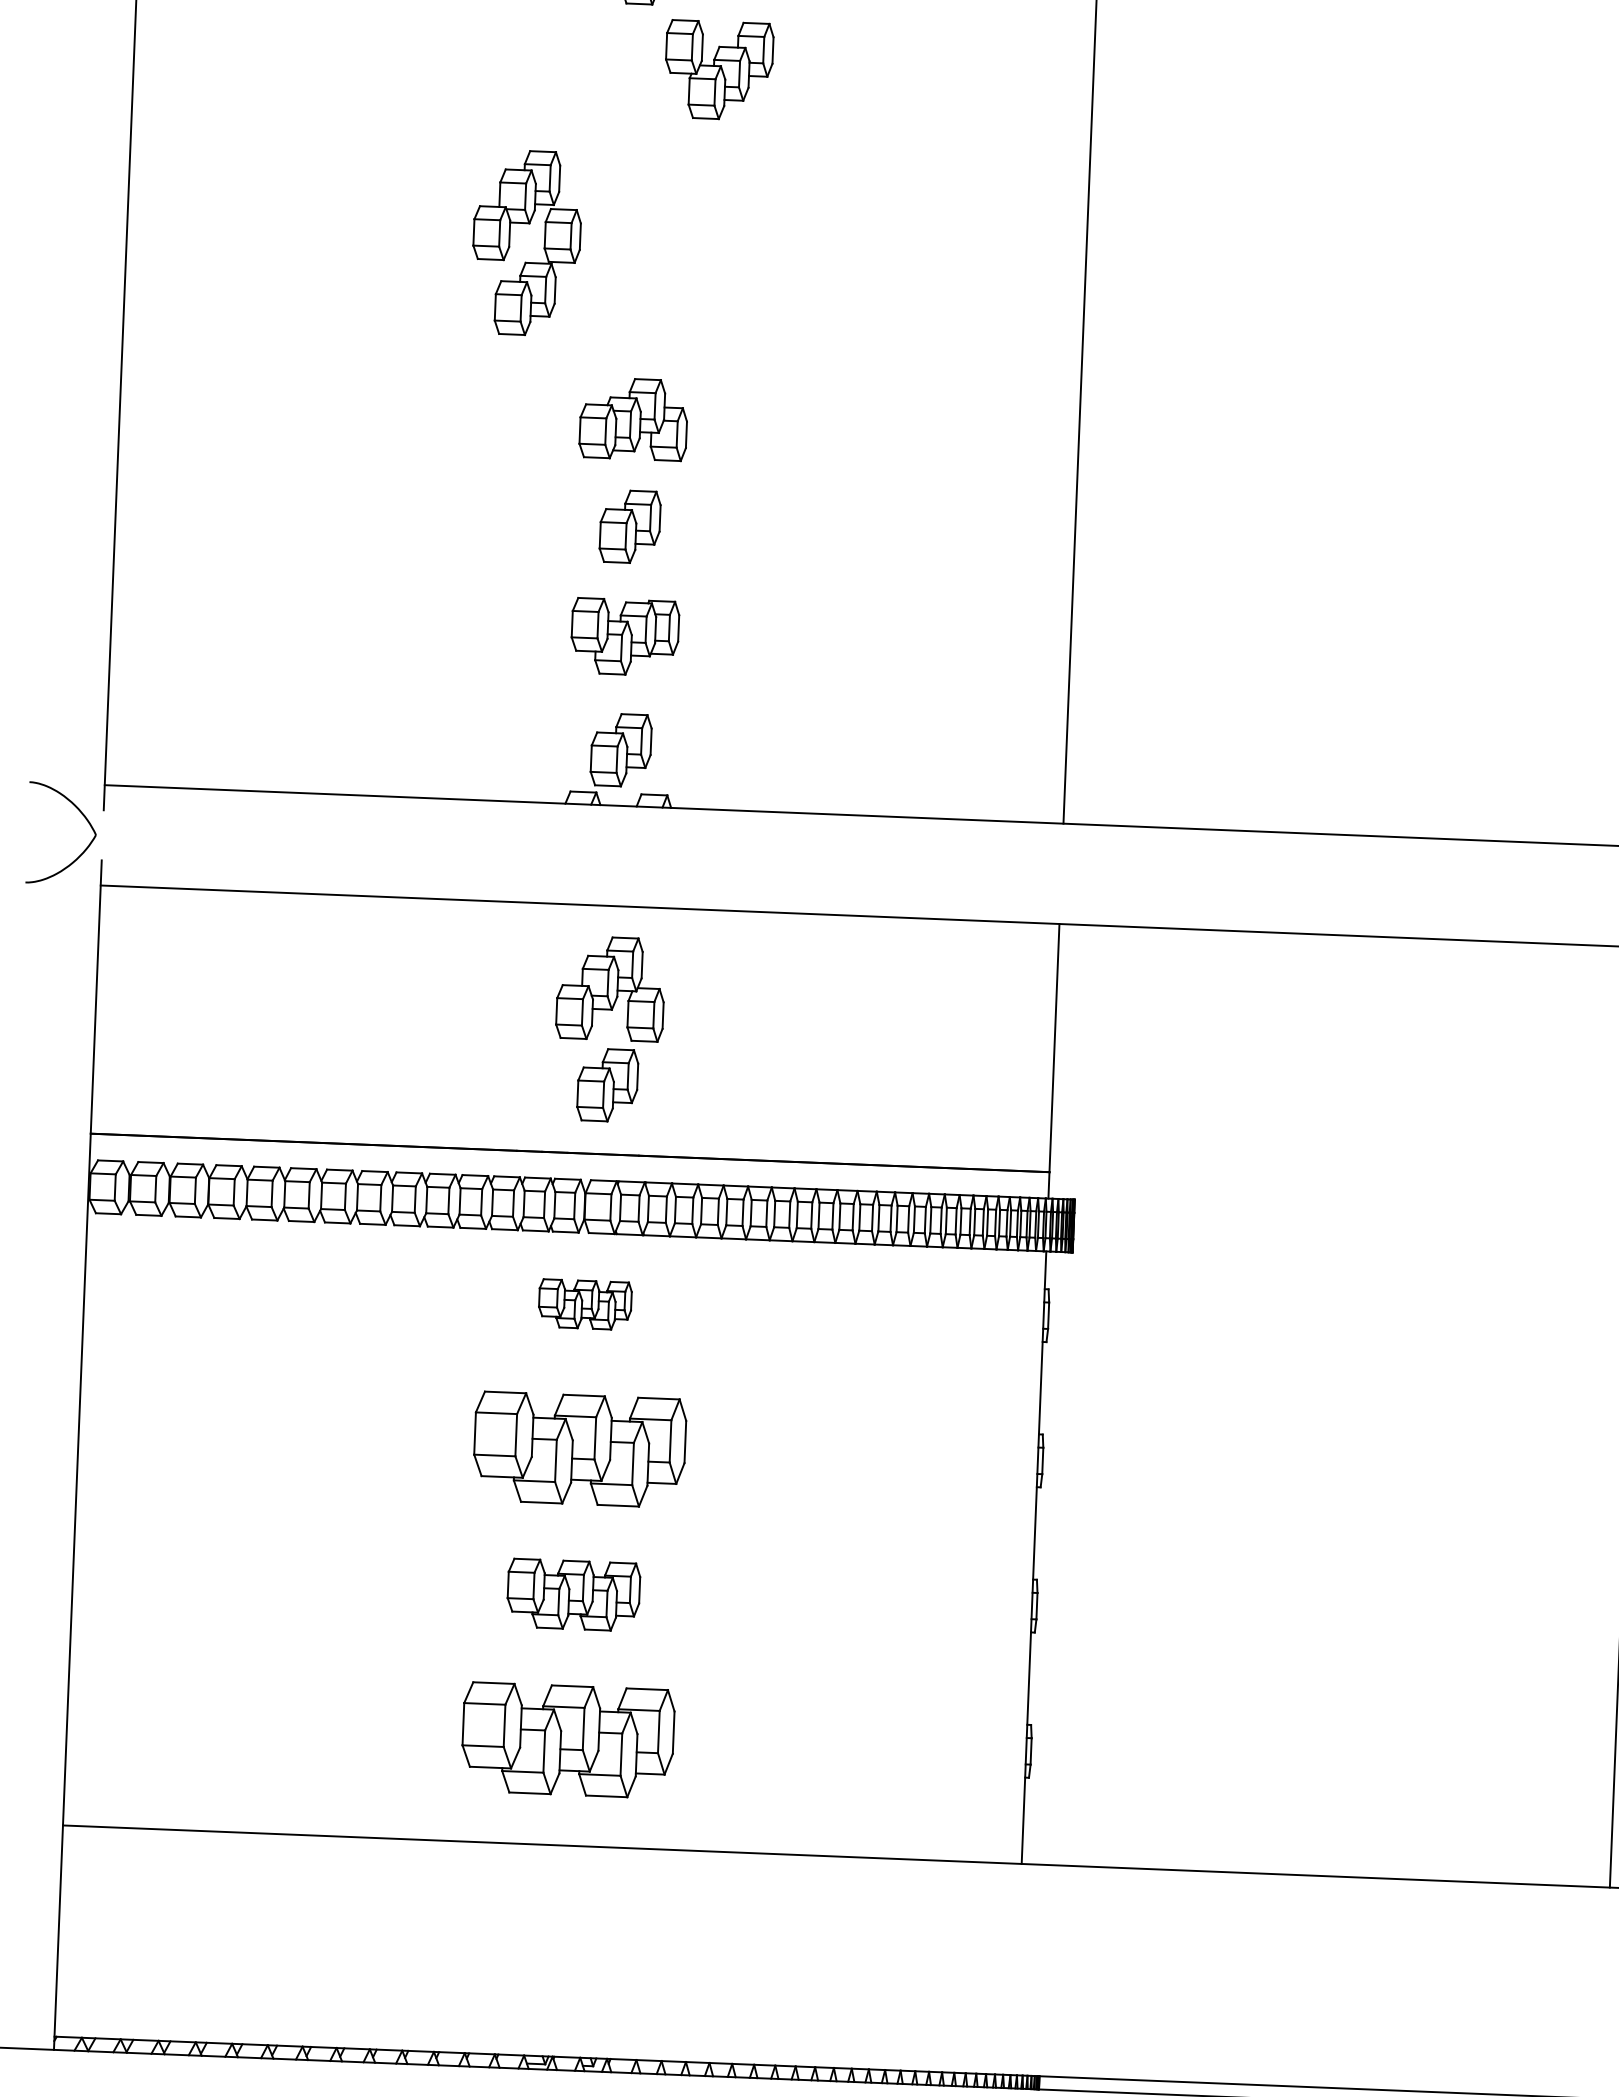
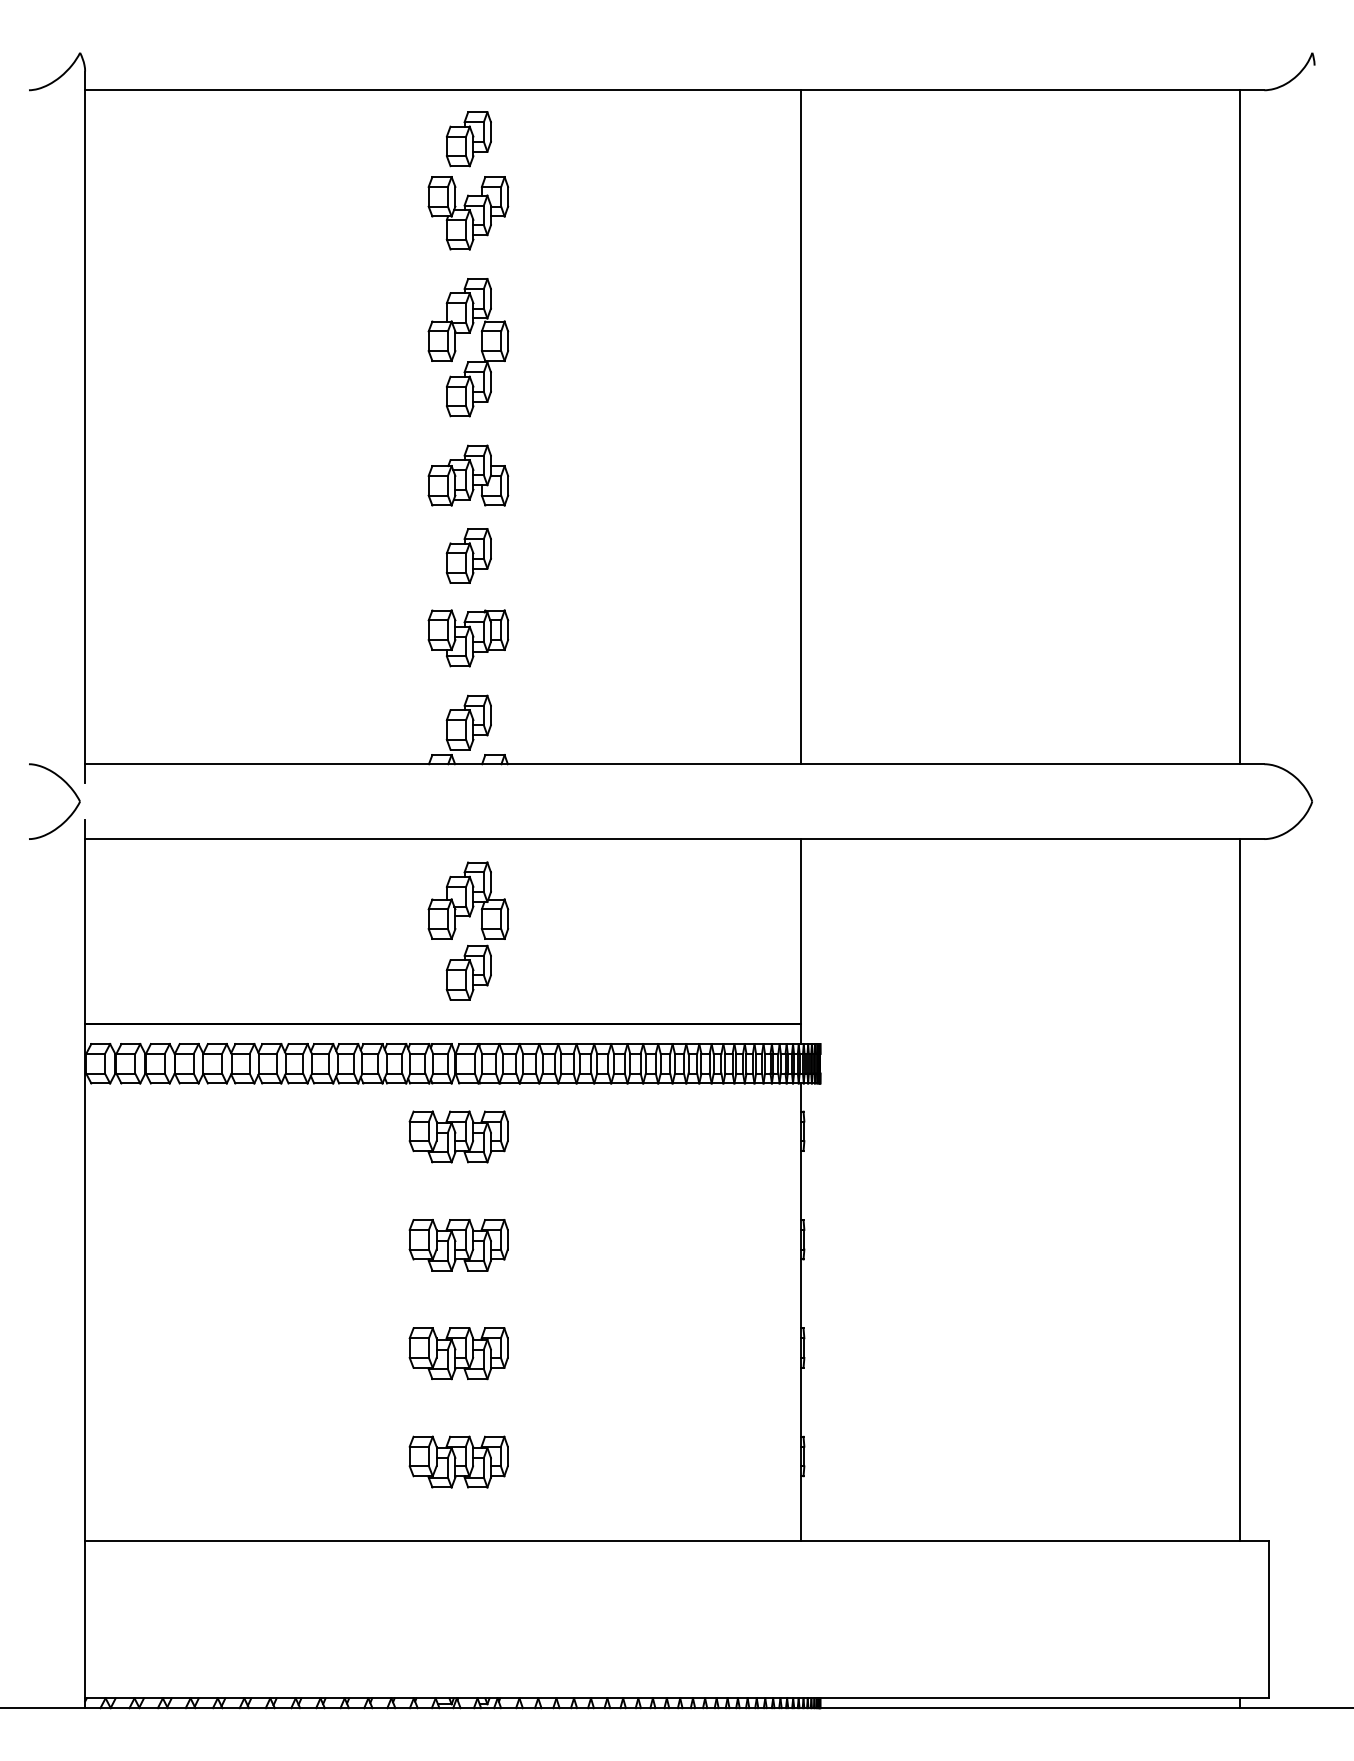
part: (719, 70) -> (468, 213), moved
part: (510, 246) -> (456, 350), moved
part: (584, 1304) -> (458, 1136), size x1.43
part: (579, 1450) -> (458, 1245), size x0.62
part: (567, 1739) -> (458, 1461), size x0.62

